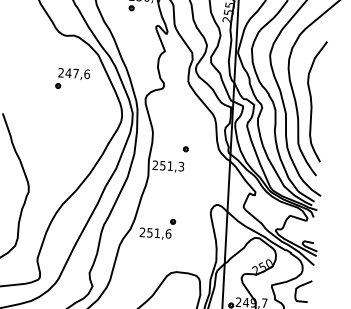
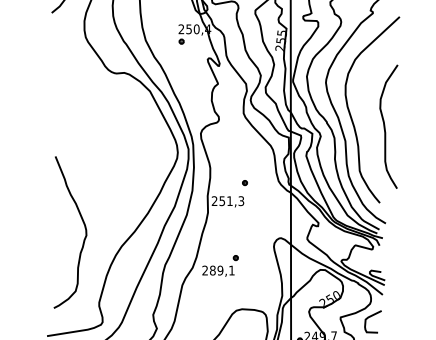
part: (72, 79) -> (124, 117), removed
curve: (312, 100) -> (385, 126), moved
text: (159, 233) -> (222, 270), 251,6 -> 289,1

